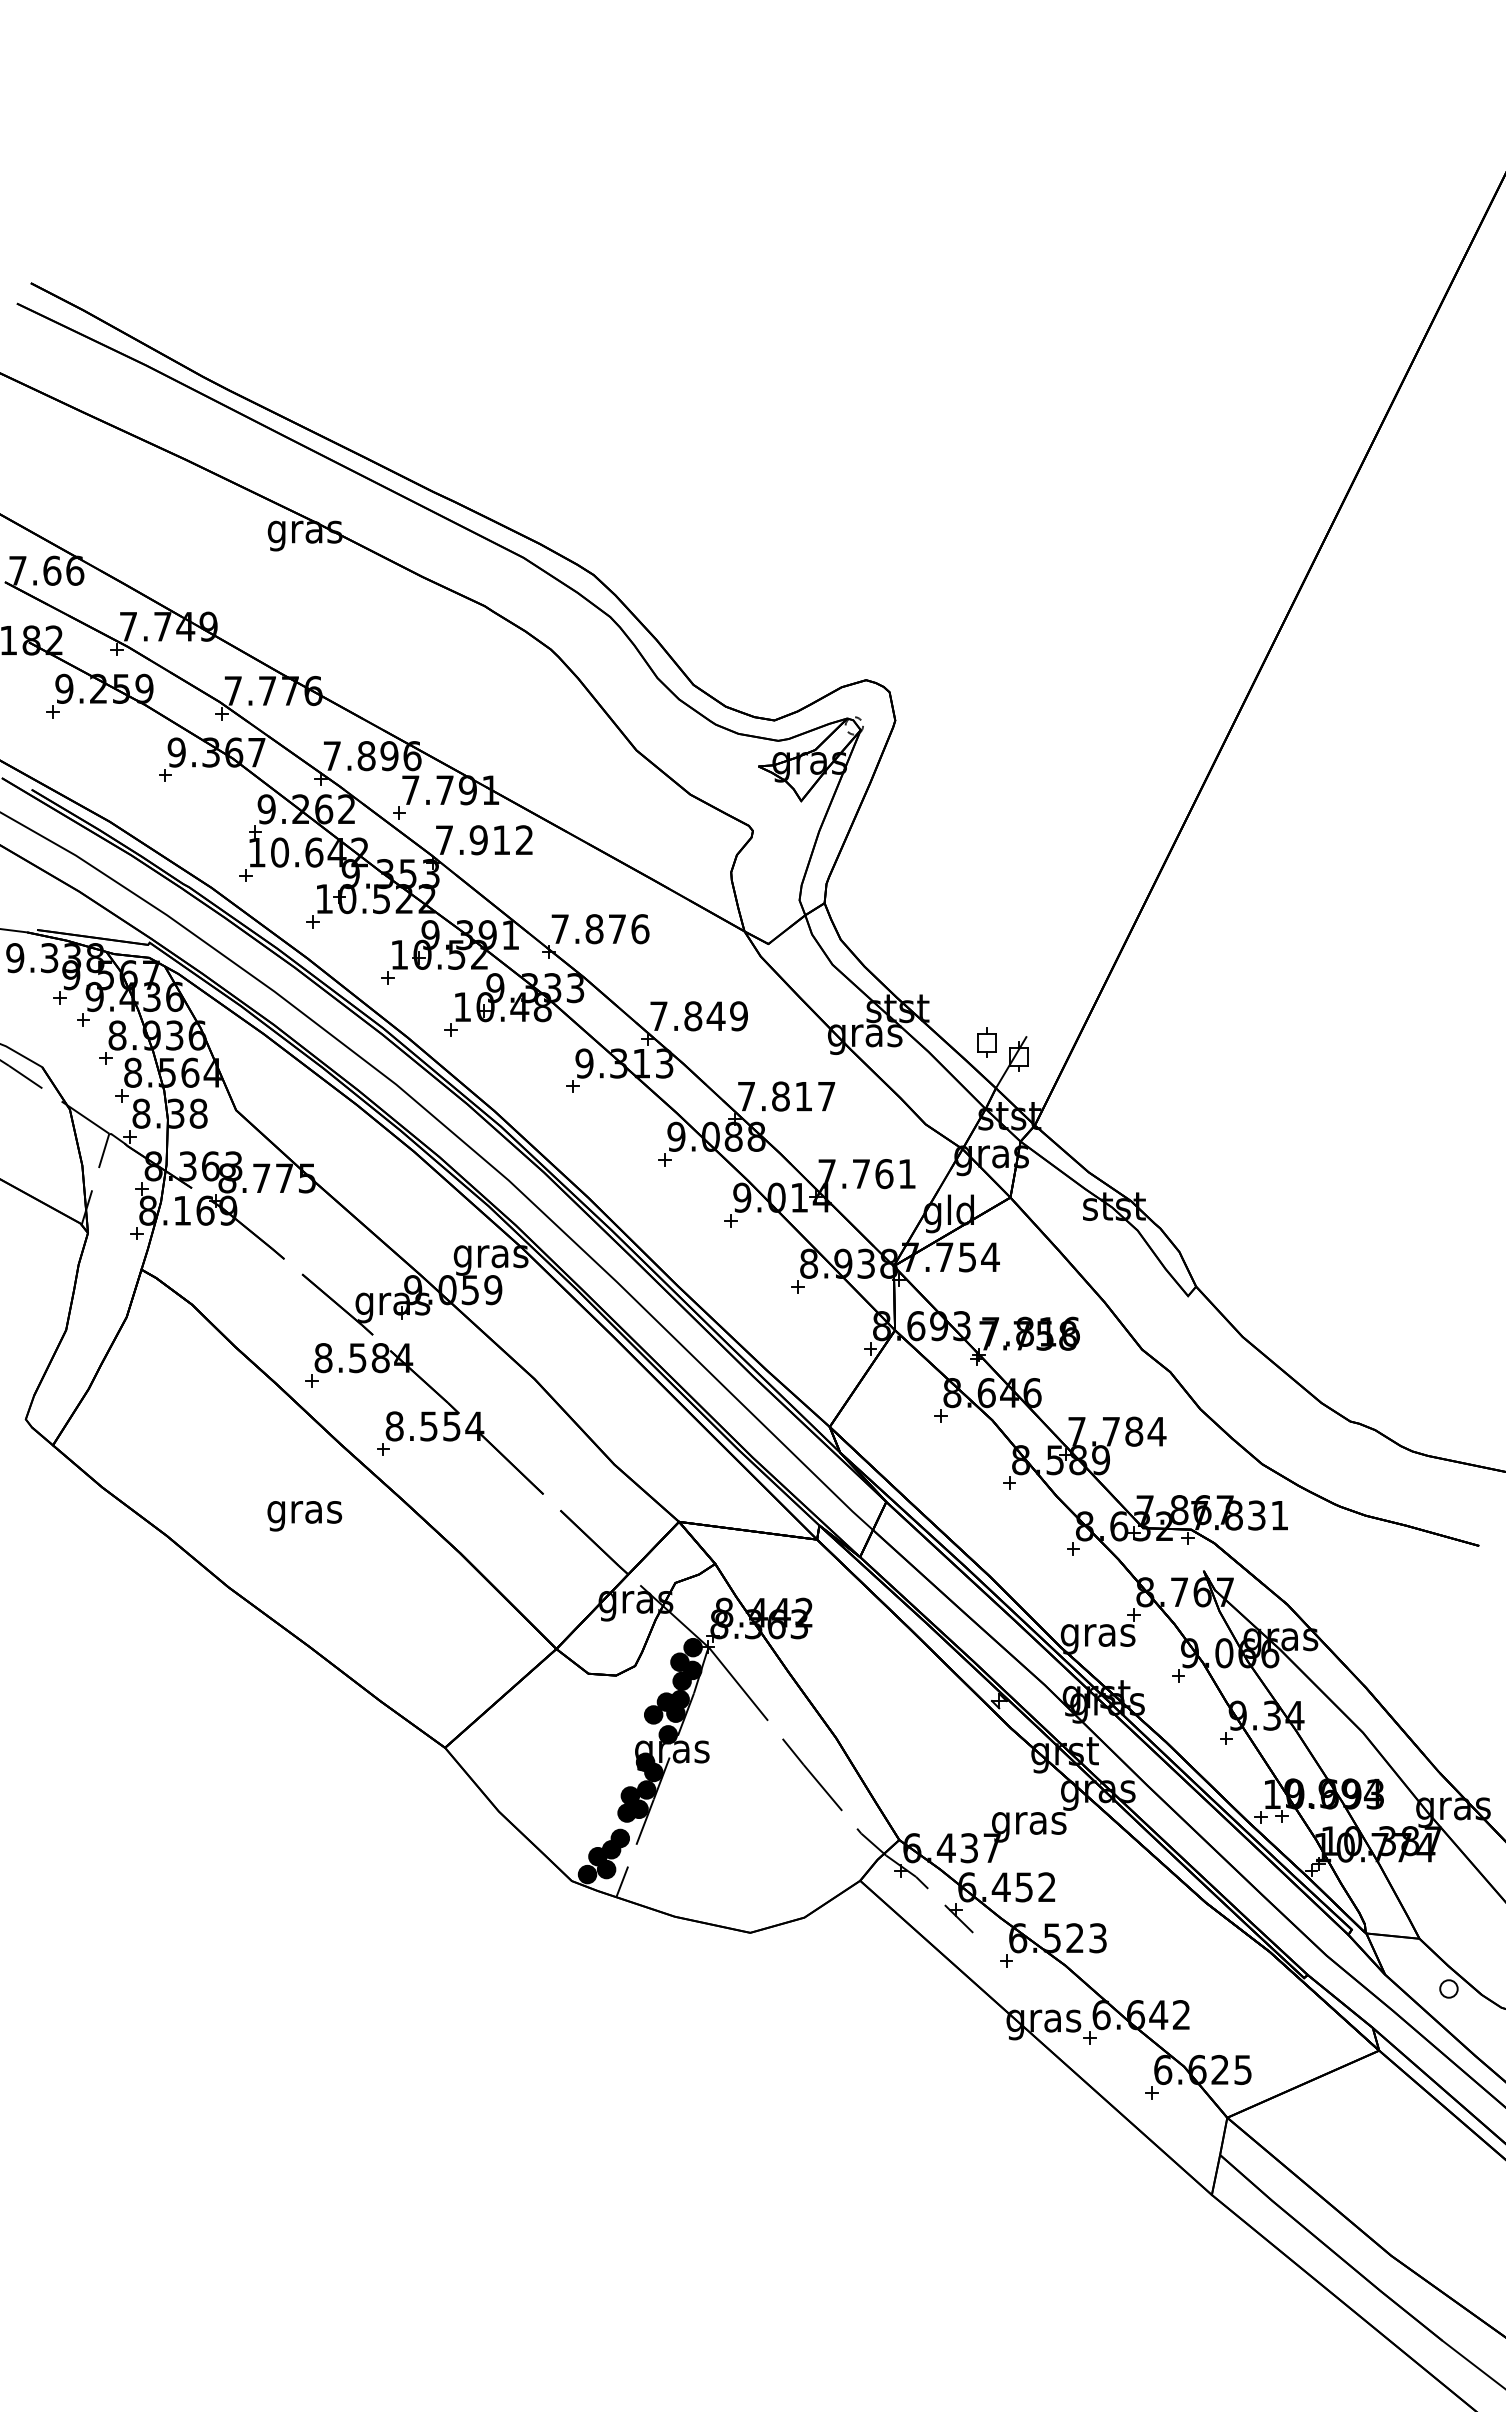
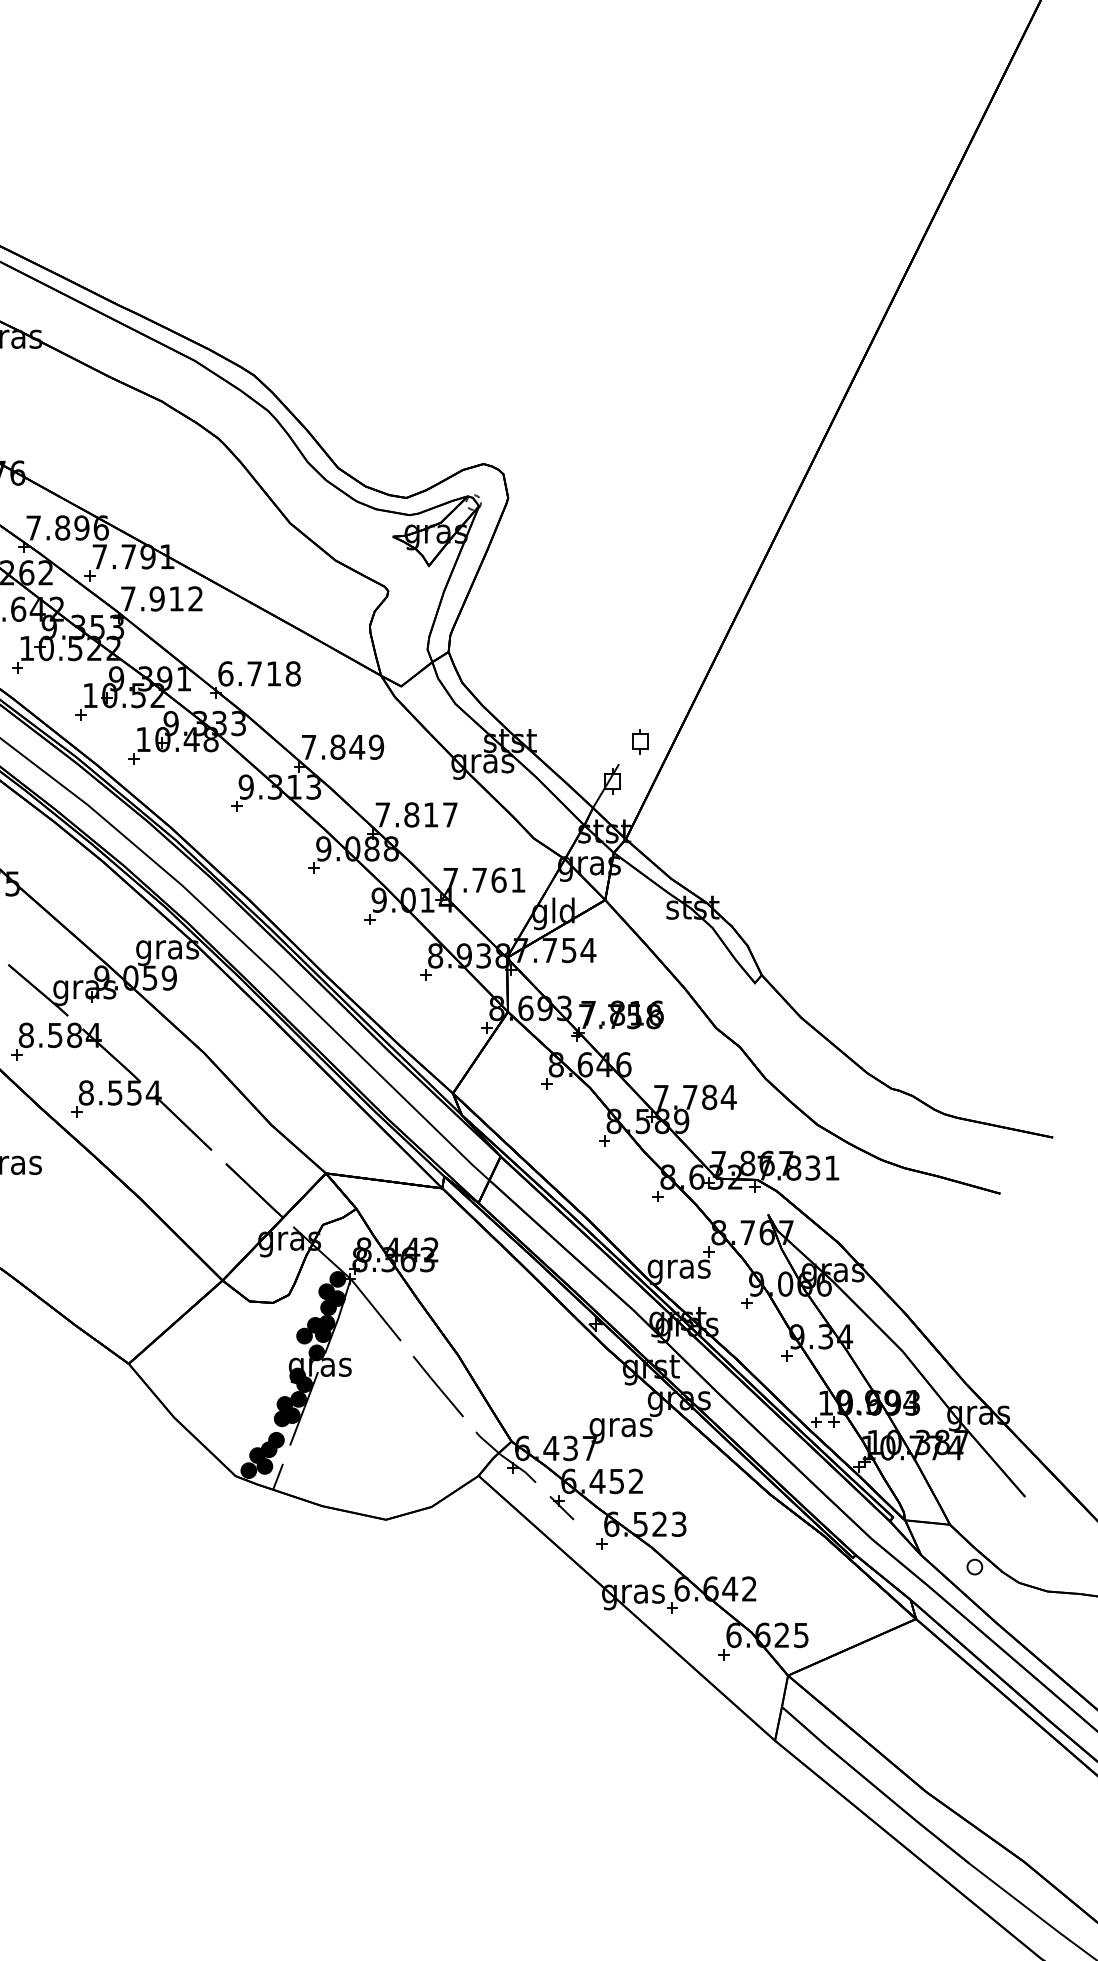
text: (600, 929) -> (259, 674), 7.876 -> 6.718
part: (986, 1042) -> (639, 741), moved

